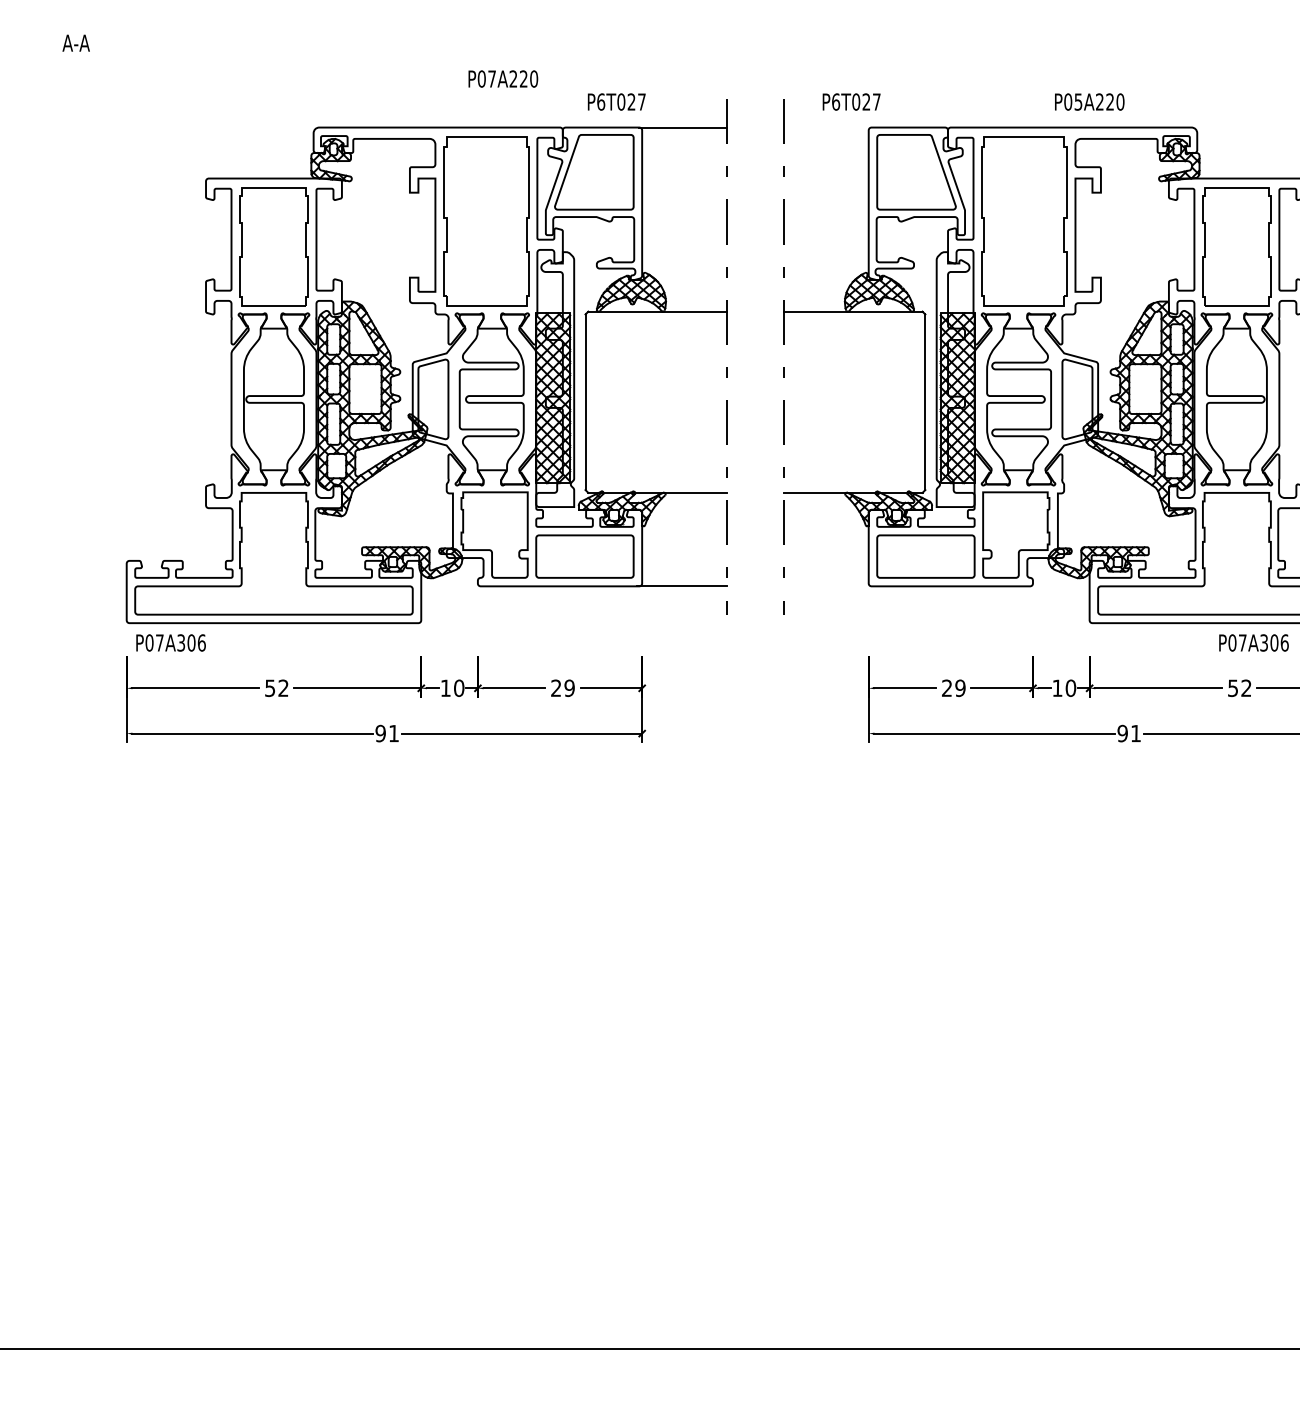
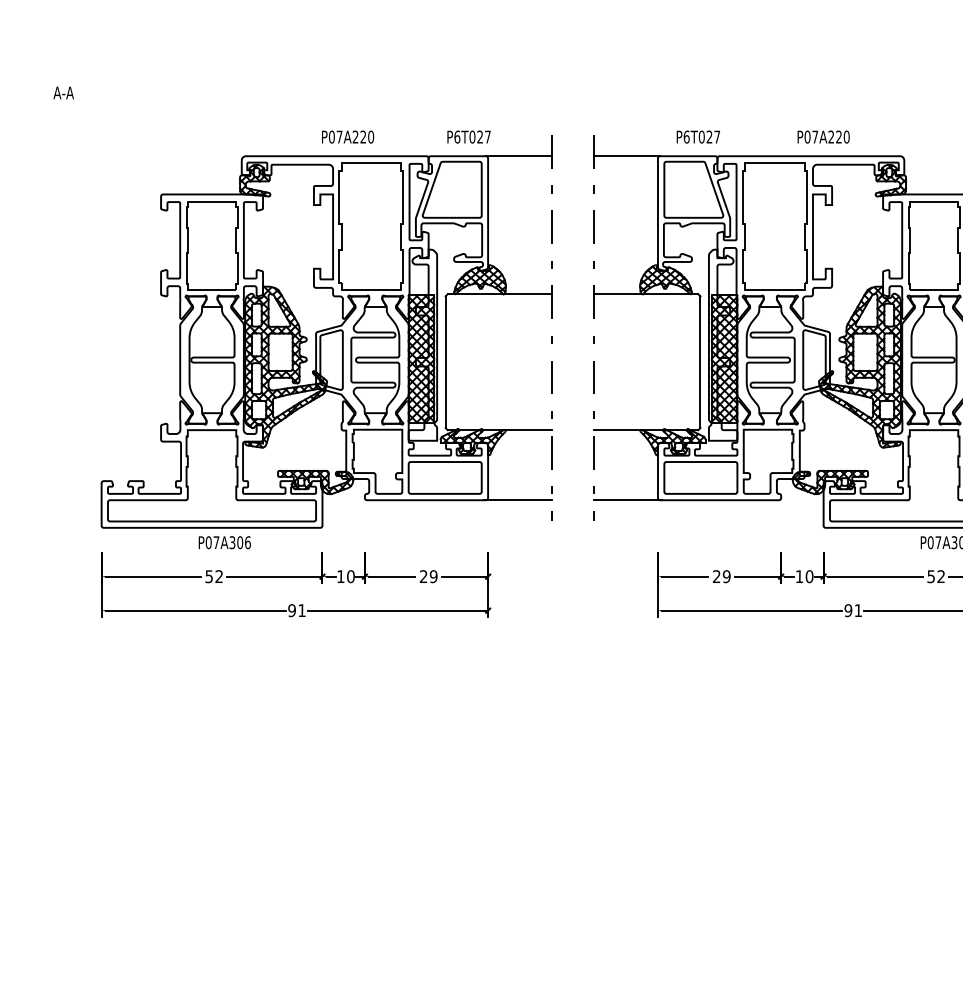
text: (503, 78) -> (348, 136), moved
text: (851, 101) -> (698, 136), moved
text: (1078, 101) -> (815, 136), P05A220 -> P07A220
line: (827, 127) -> (627, 156), added
line: (828, 586) -> (627, 500), added
text: (170, 642) -> (224, 542), moved

